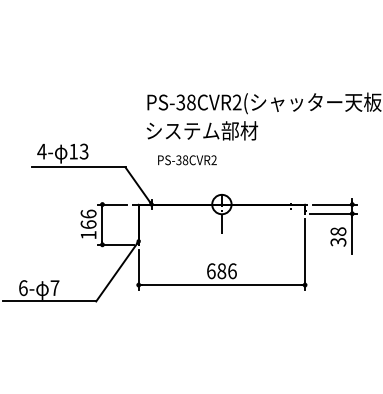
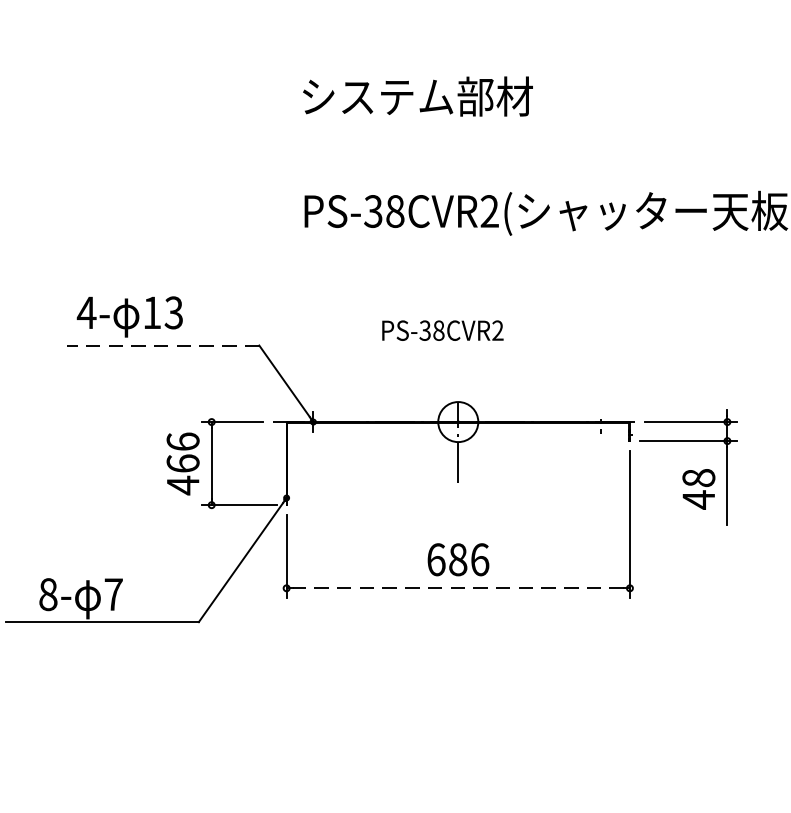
text: (202, 130) -> (418, 95), moved
text: (187, 160) -> (442, 331), moved
line: (78, 167) -> (162, 345), solid -> dashed
text: (88, 235) -> (182, 485), 166 -> 466
text: (338, 242) -> (698, 500), 38 -> 48
line: (221, 285) -> (457, 589), solid -> dashed
text: (23, 287) -> (48, 593), 6- -> 8-

